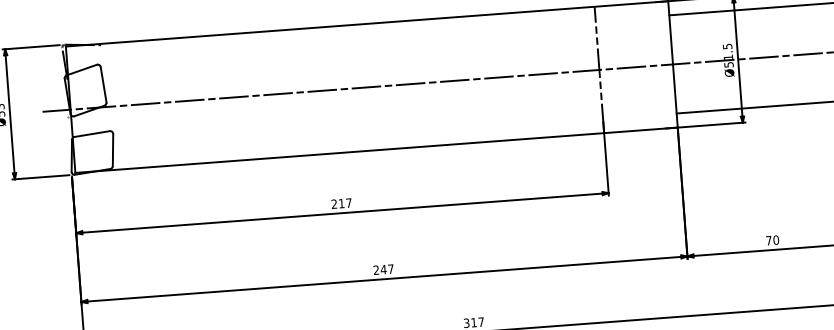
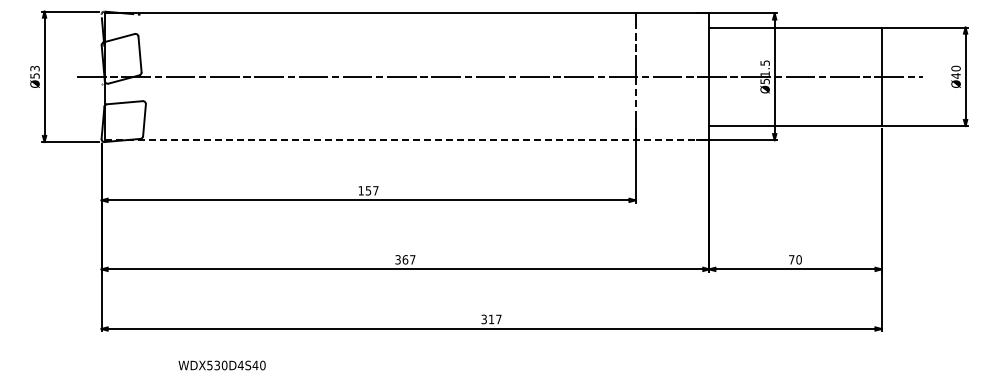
line: (376, 150) -> (407, 140), solid -> dashed
text: (337, 203) -> (364, 190), 217 -> 157
text: (379, 269) -> (401, 259), 247 -> 367

